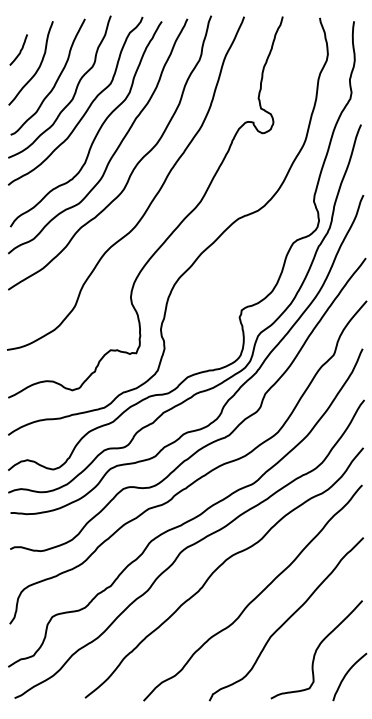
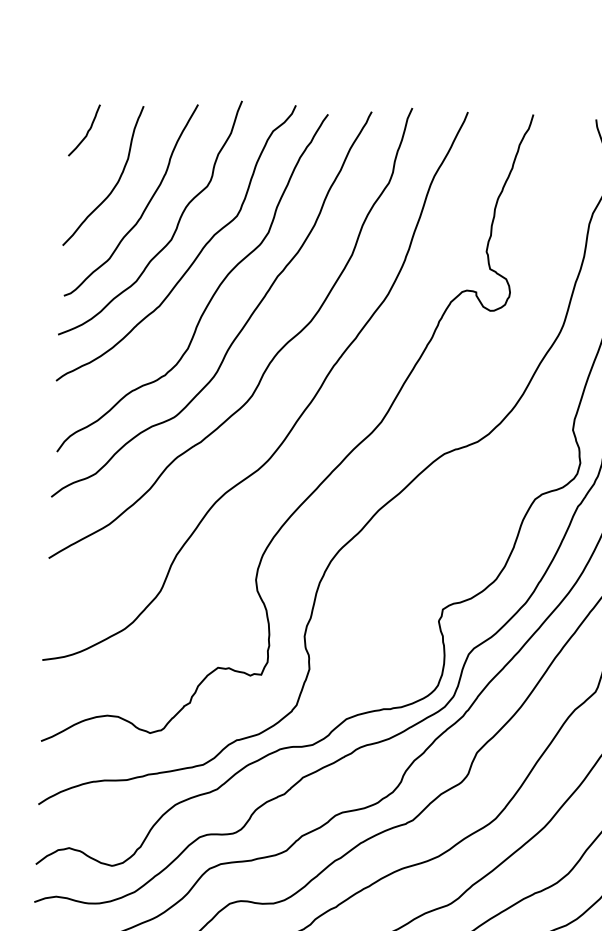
curve: (20, 49) -> (87, 129), moved

